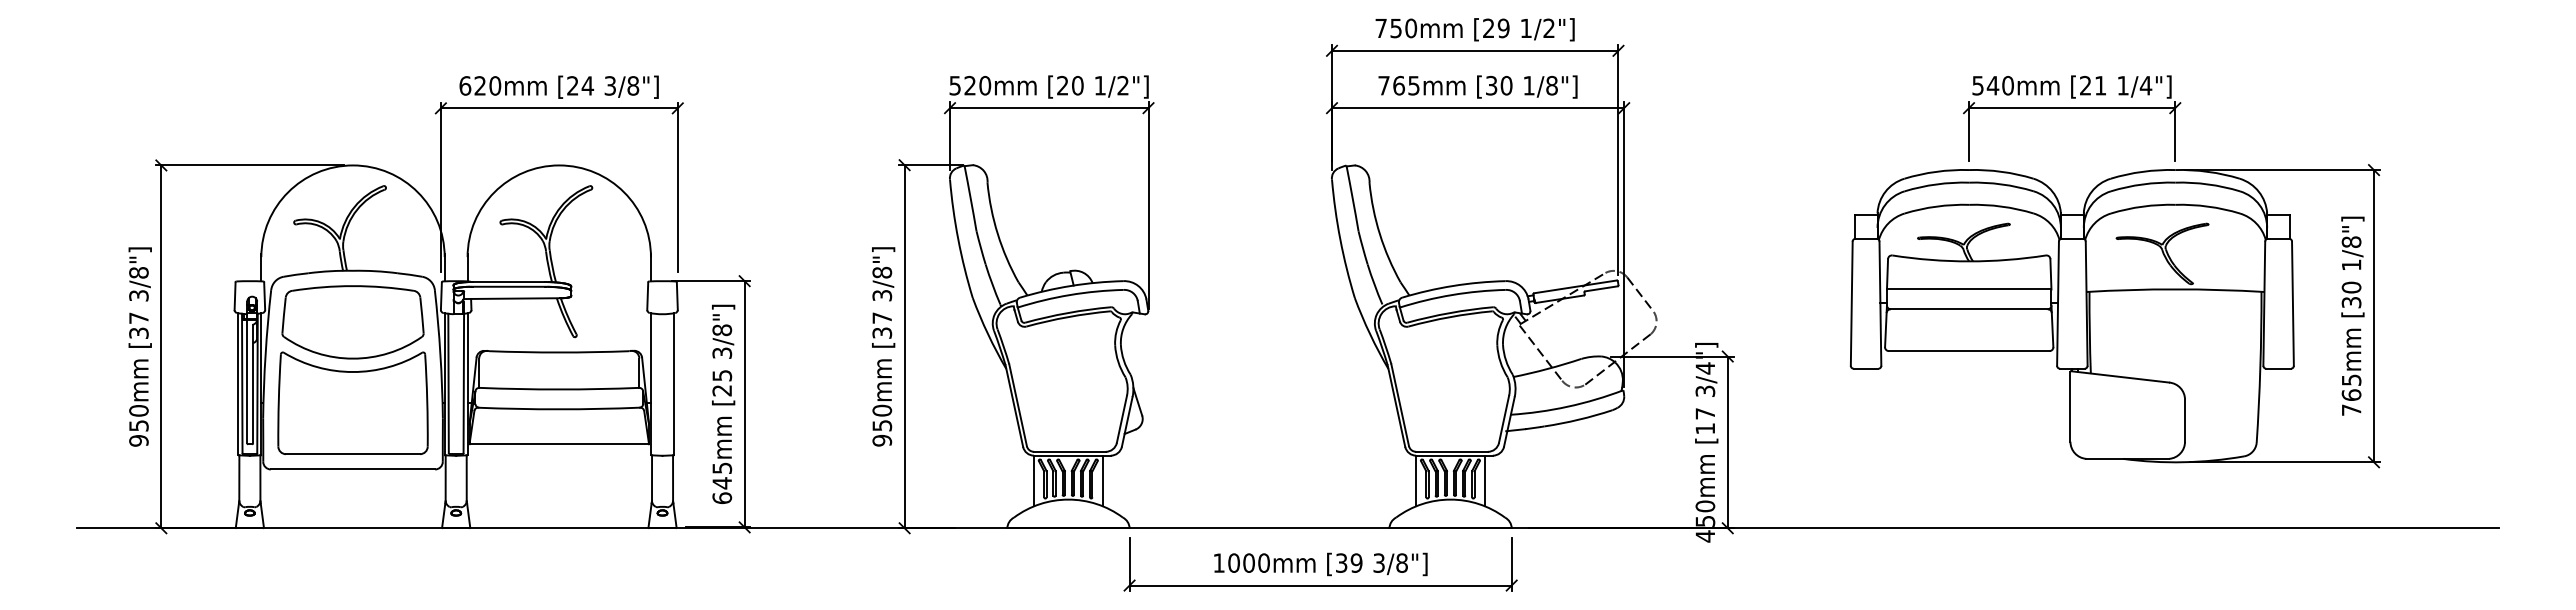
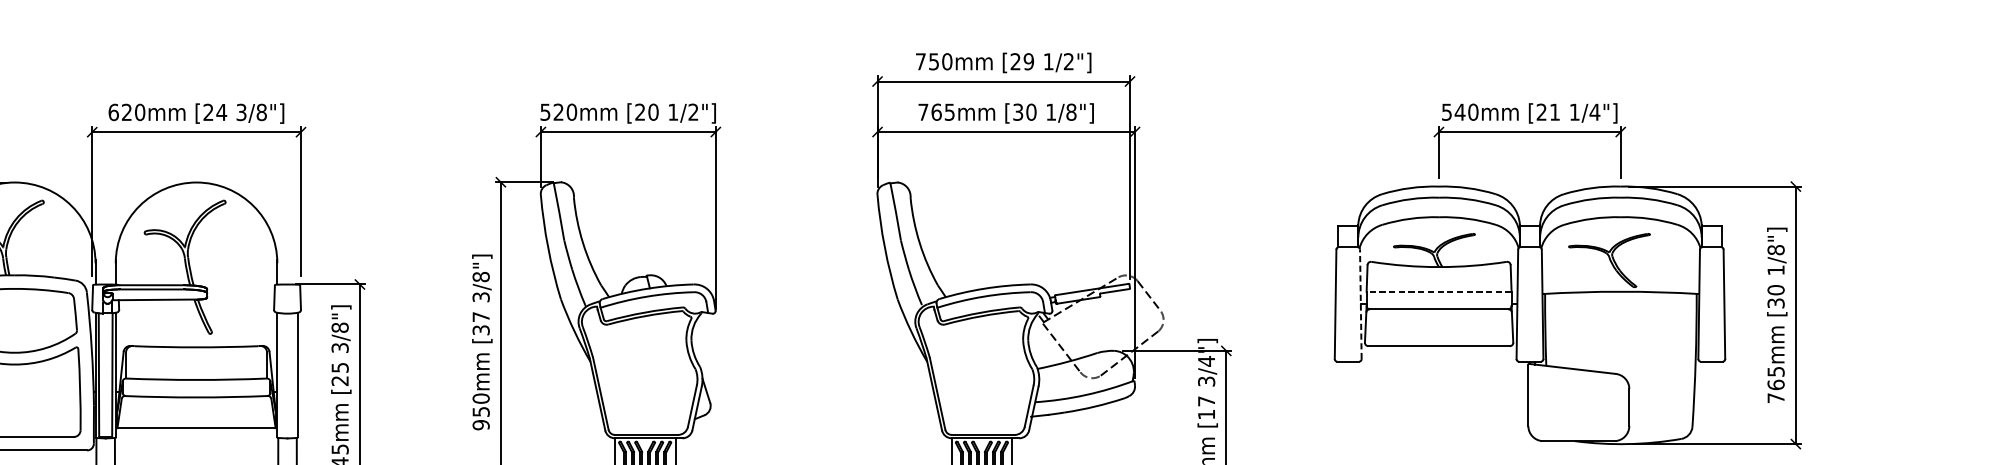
line: (1968, 289) -> (1438, 291), solid -> dashed
line: (1880, 303) -> (1360, 304), solid -> dashed

